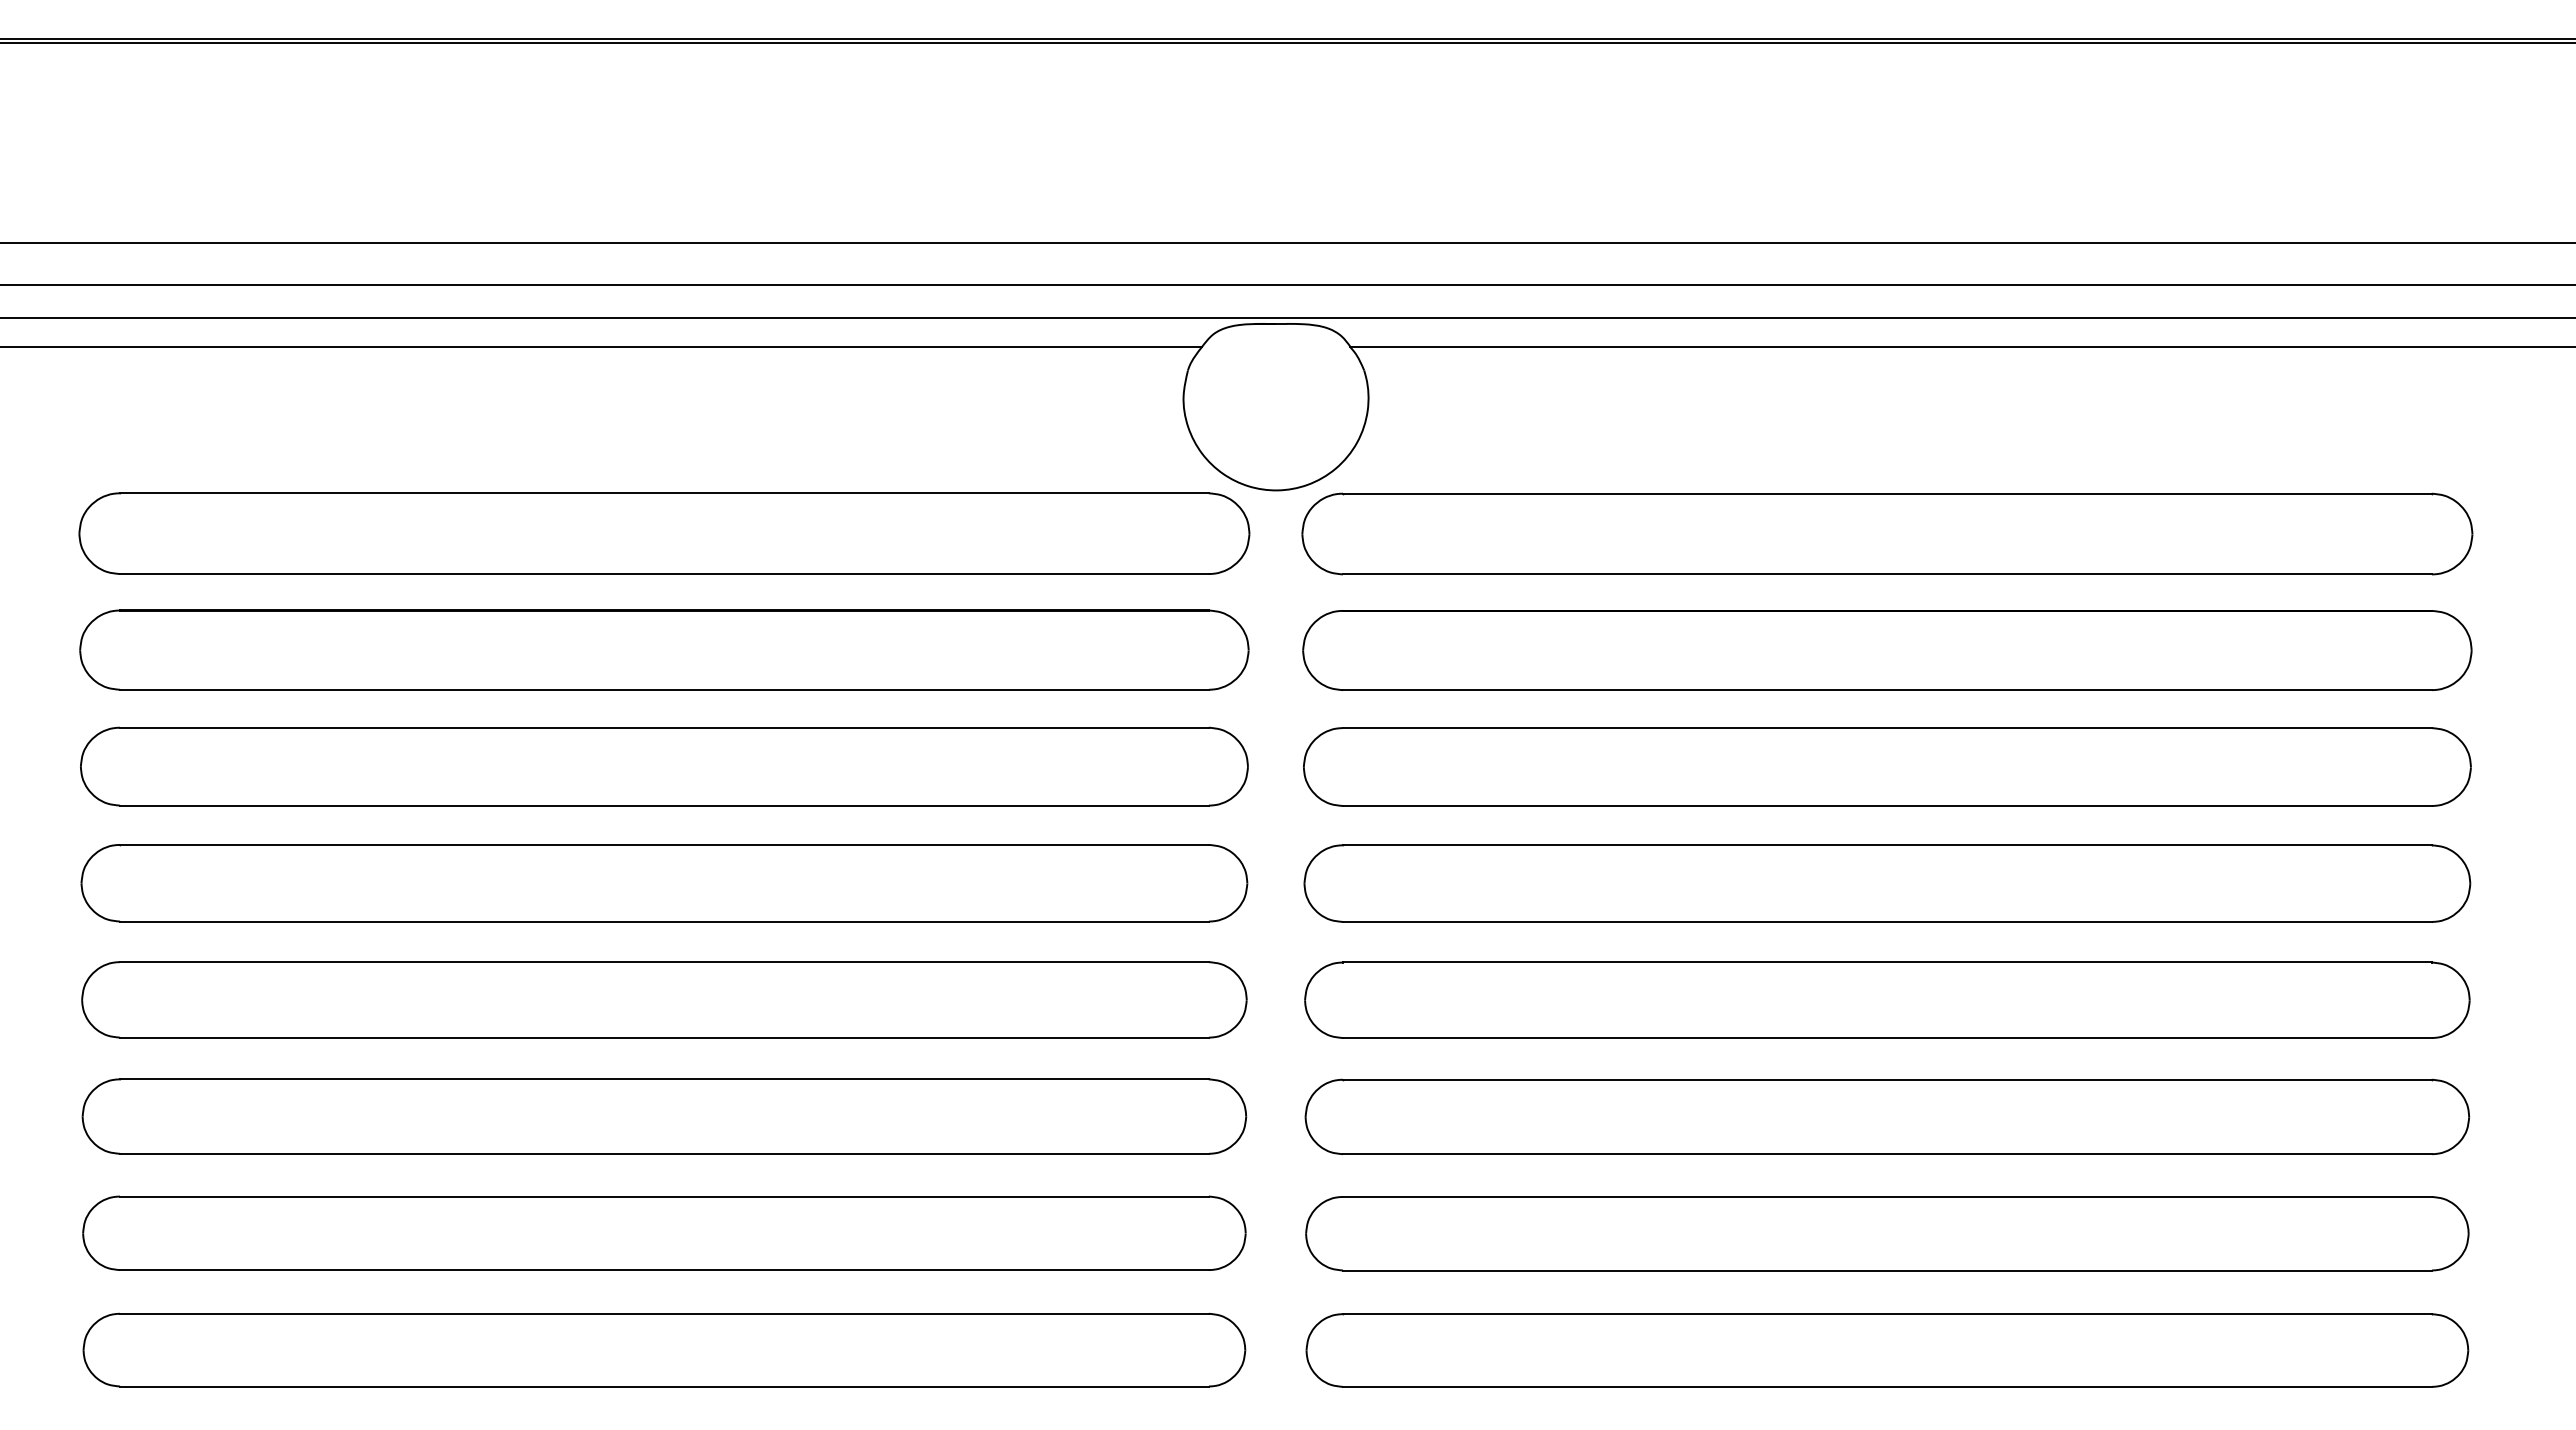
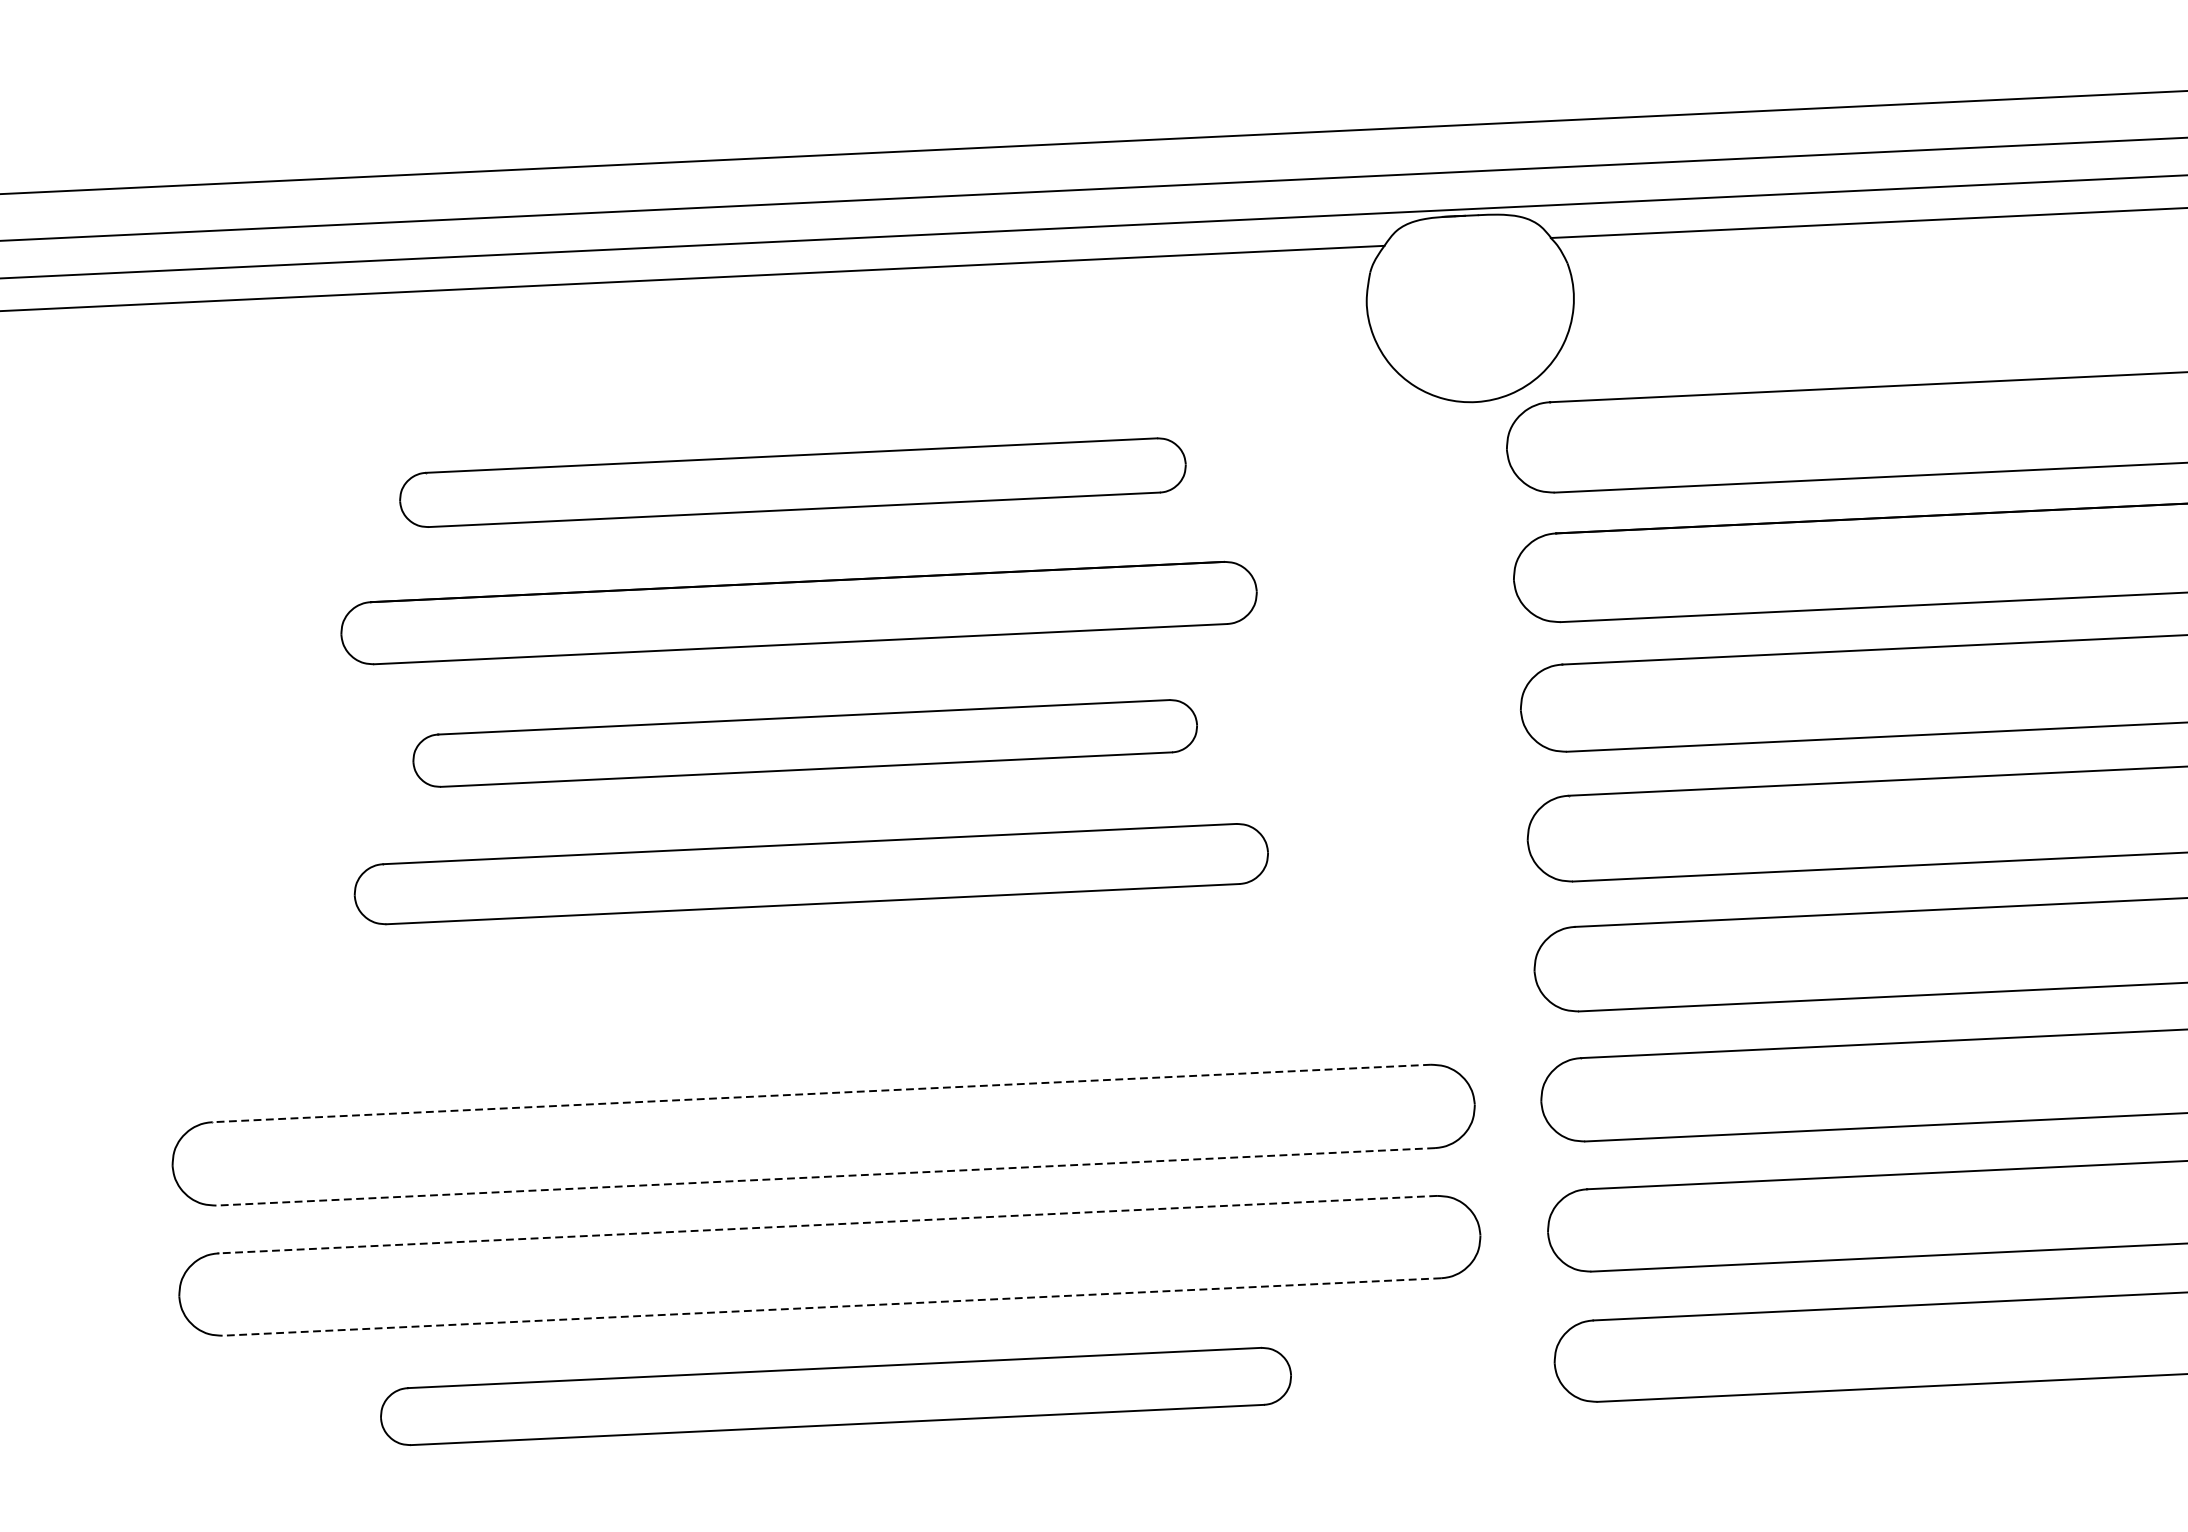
part: (664, 533) -> (793, 482), size x0.6
part: (664, 649) -> (799, 612), size x0.7
part: (664, 766) -> (805, 743), size x0.6
part: (664, 883) -> (811, 874), size x0.7
part: (664, 999) -> (817, 1004), removed
line: (663, 1079) -> (820, 1093), solid -> dashed
line: (664, 1153) -> (825, 1176), solid -> dashed
line: (663, 1196) -> (826, 1224), solid -> dashed
line: (664, 1270) -> (831, 1307), solid -> dashed
part: (664, 1349) -> (836, 1395), size x0.7

